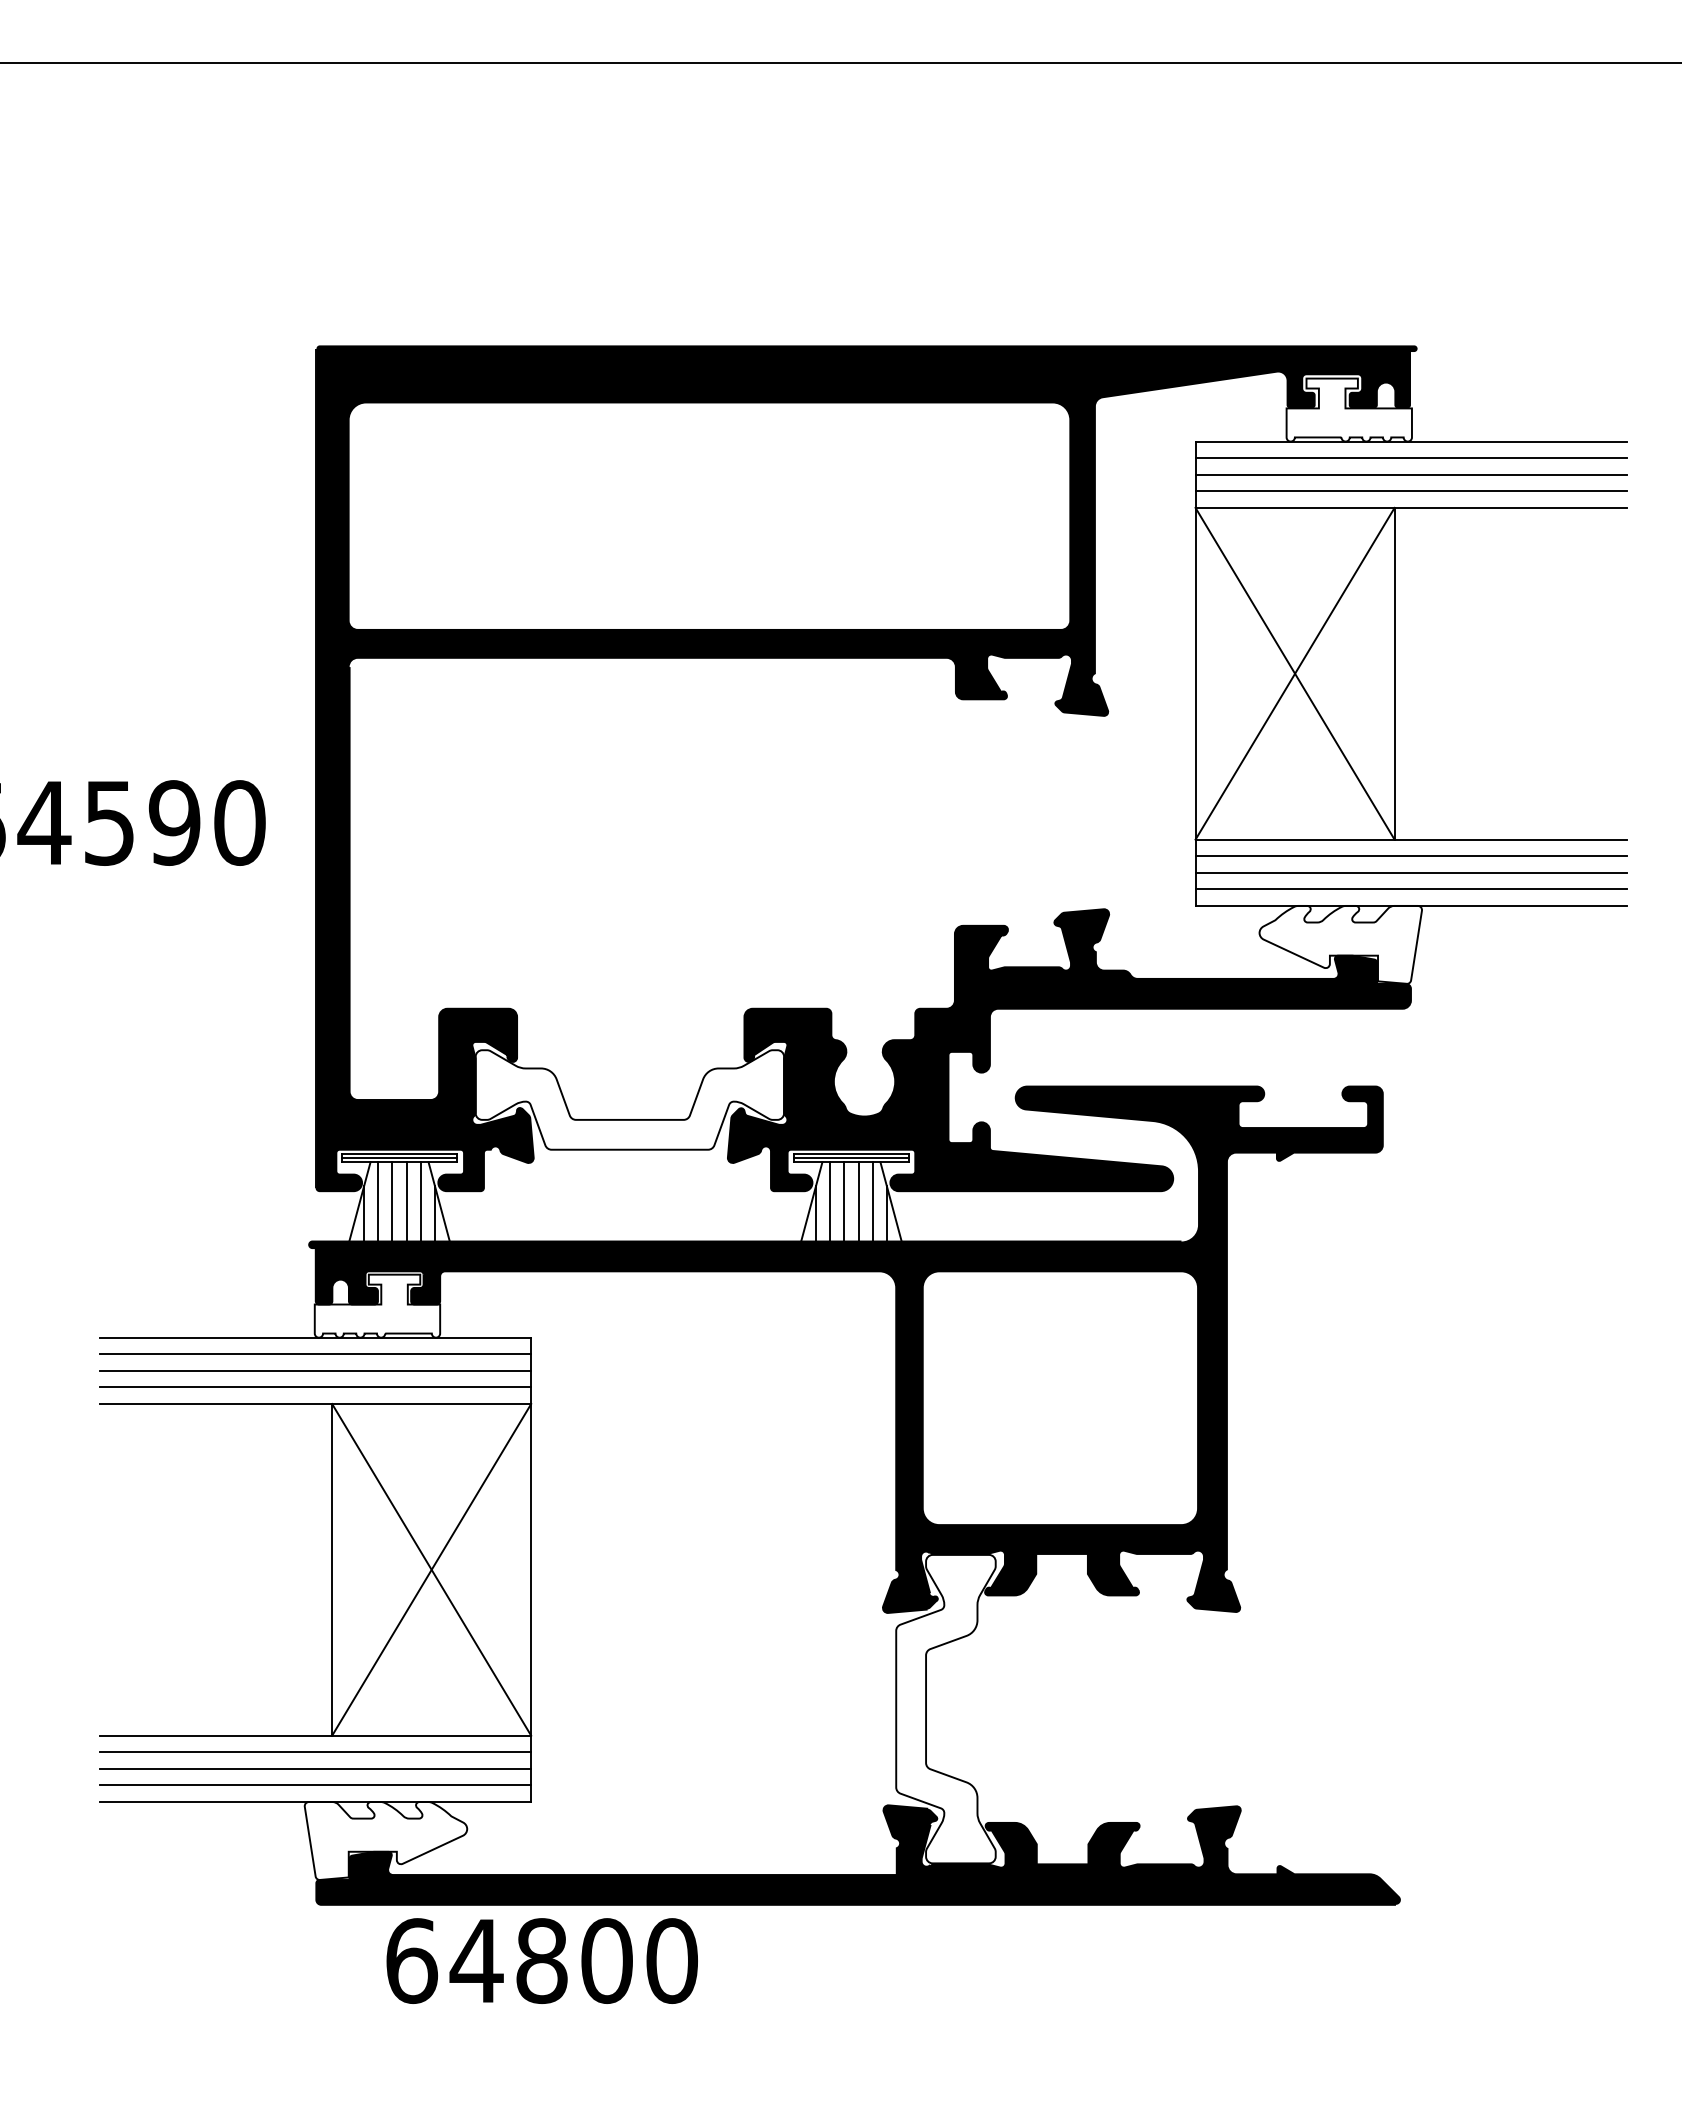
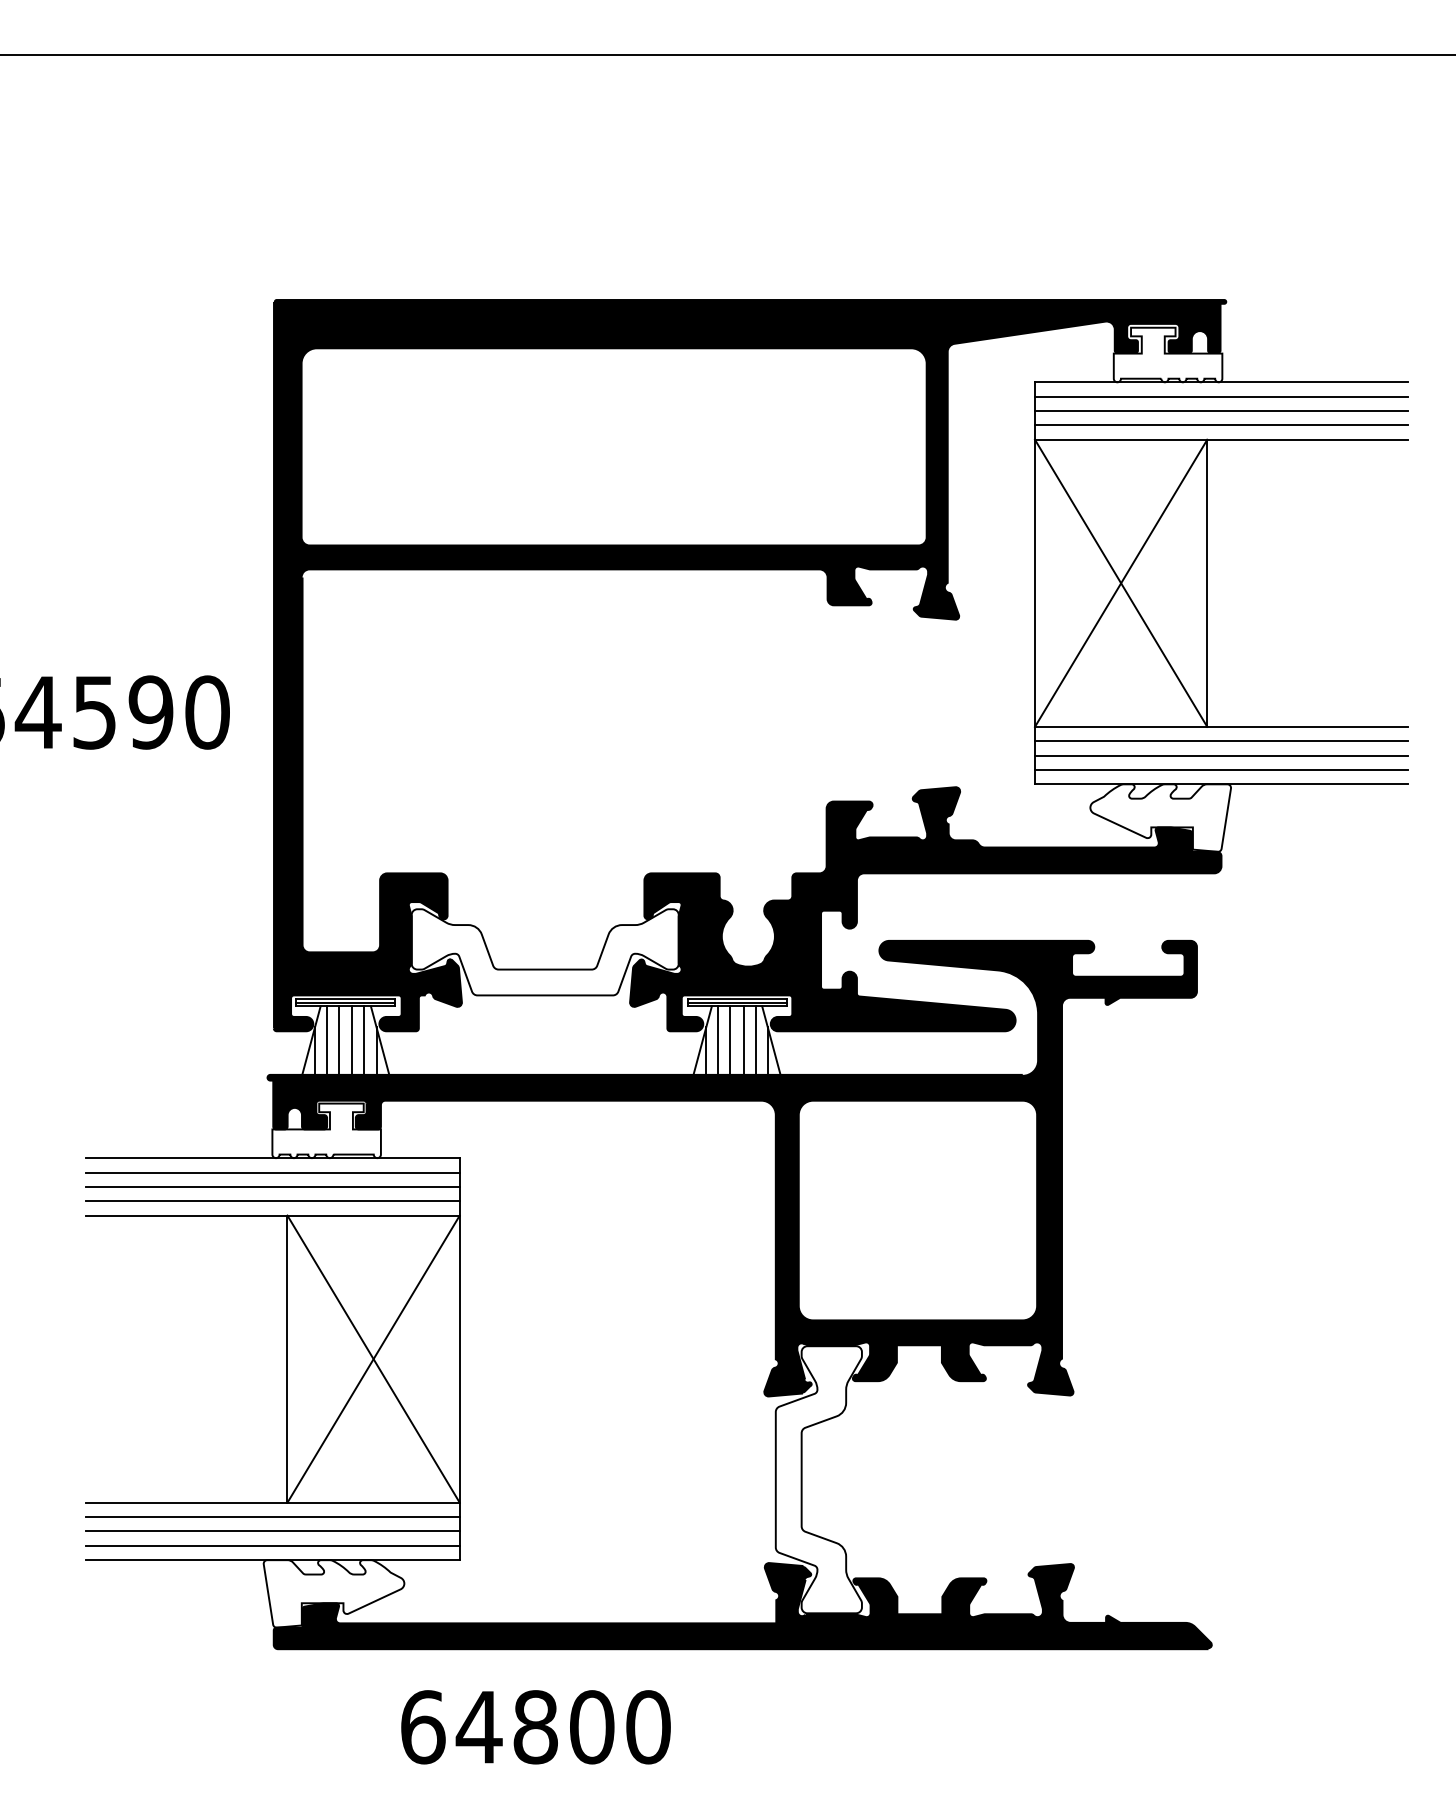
text: (541, 1960) -> (535, 1726), moved

